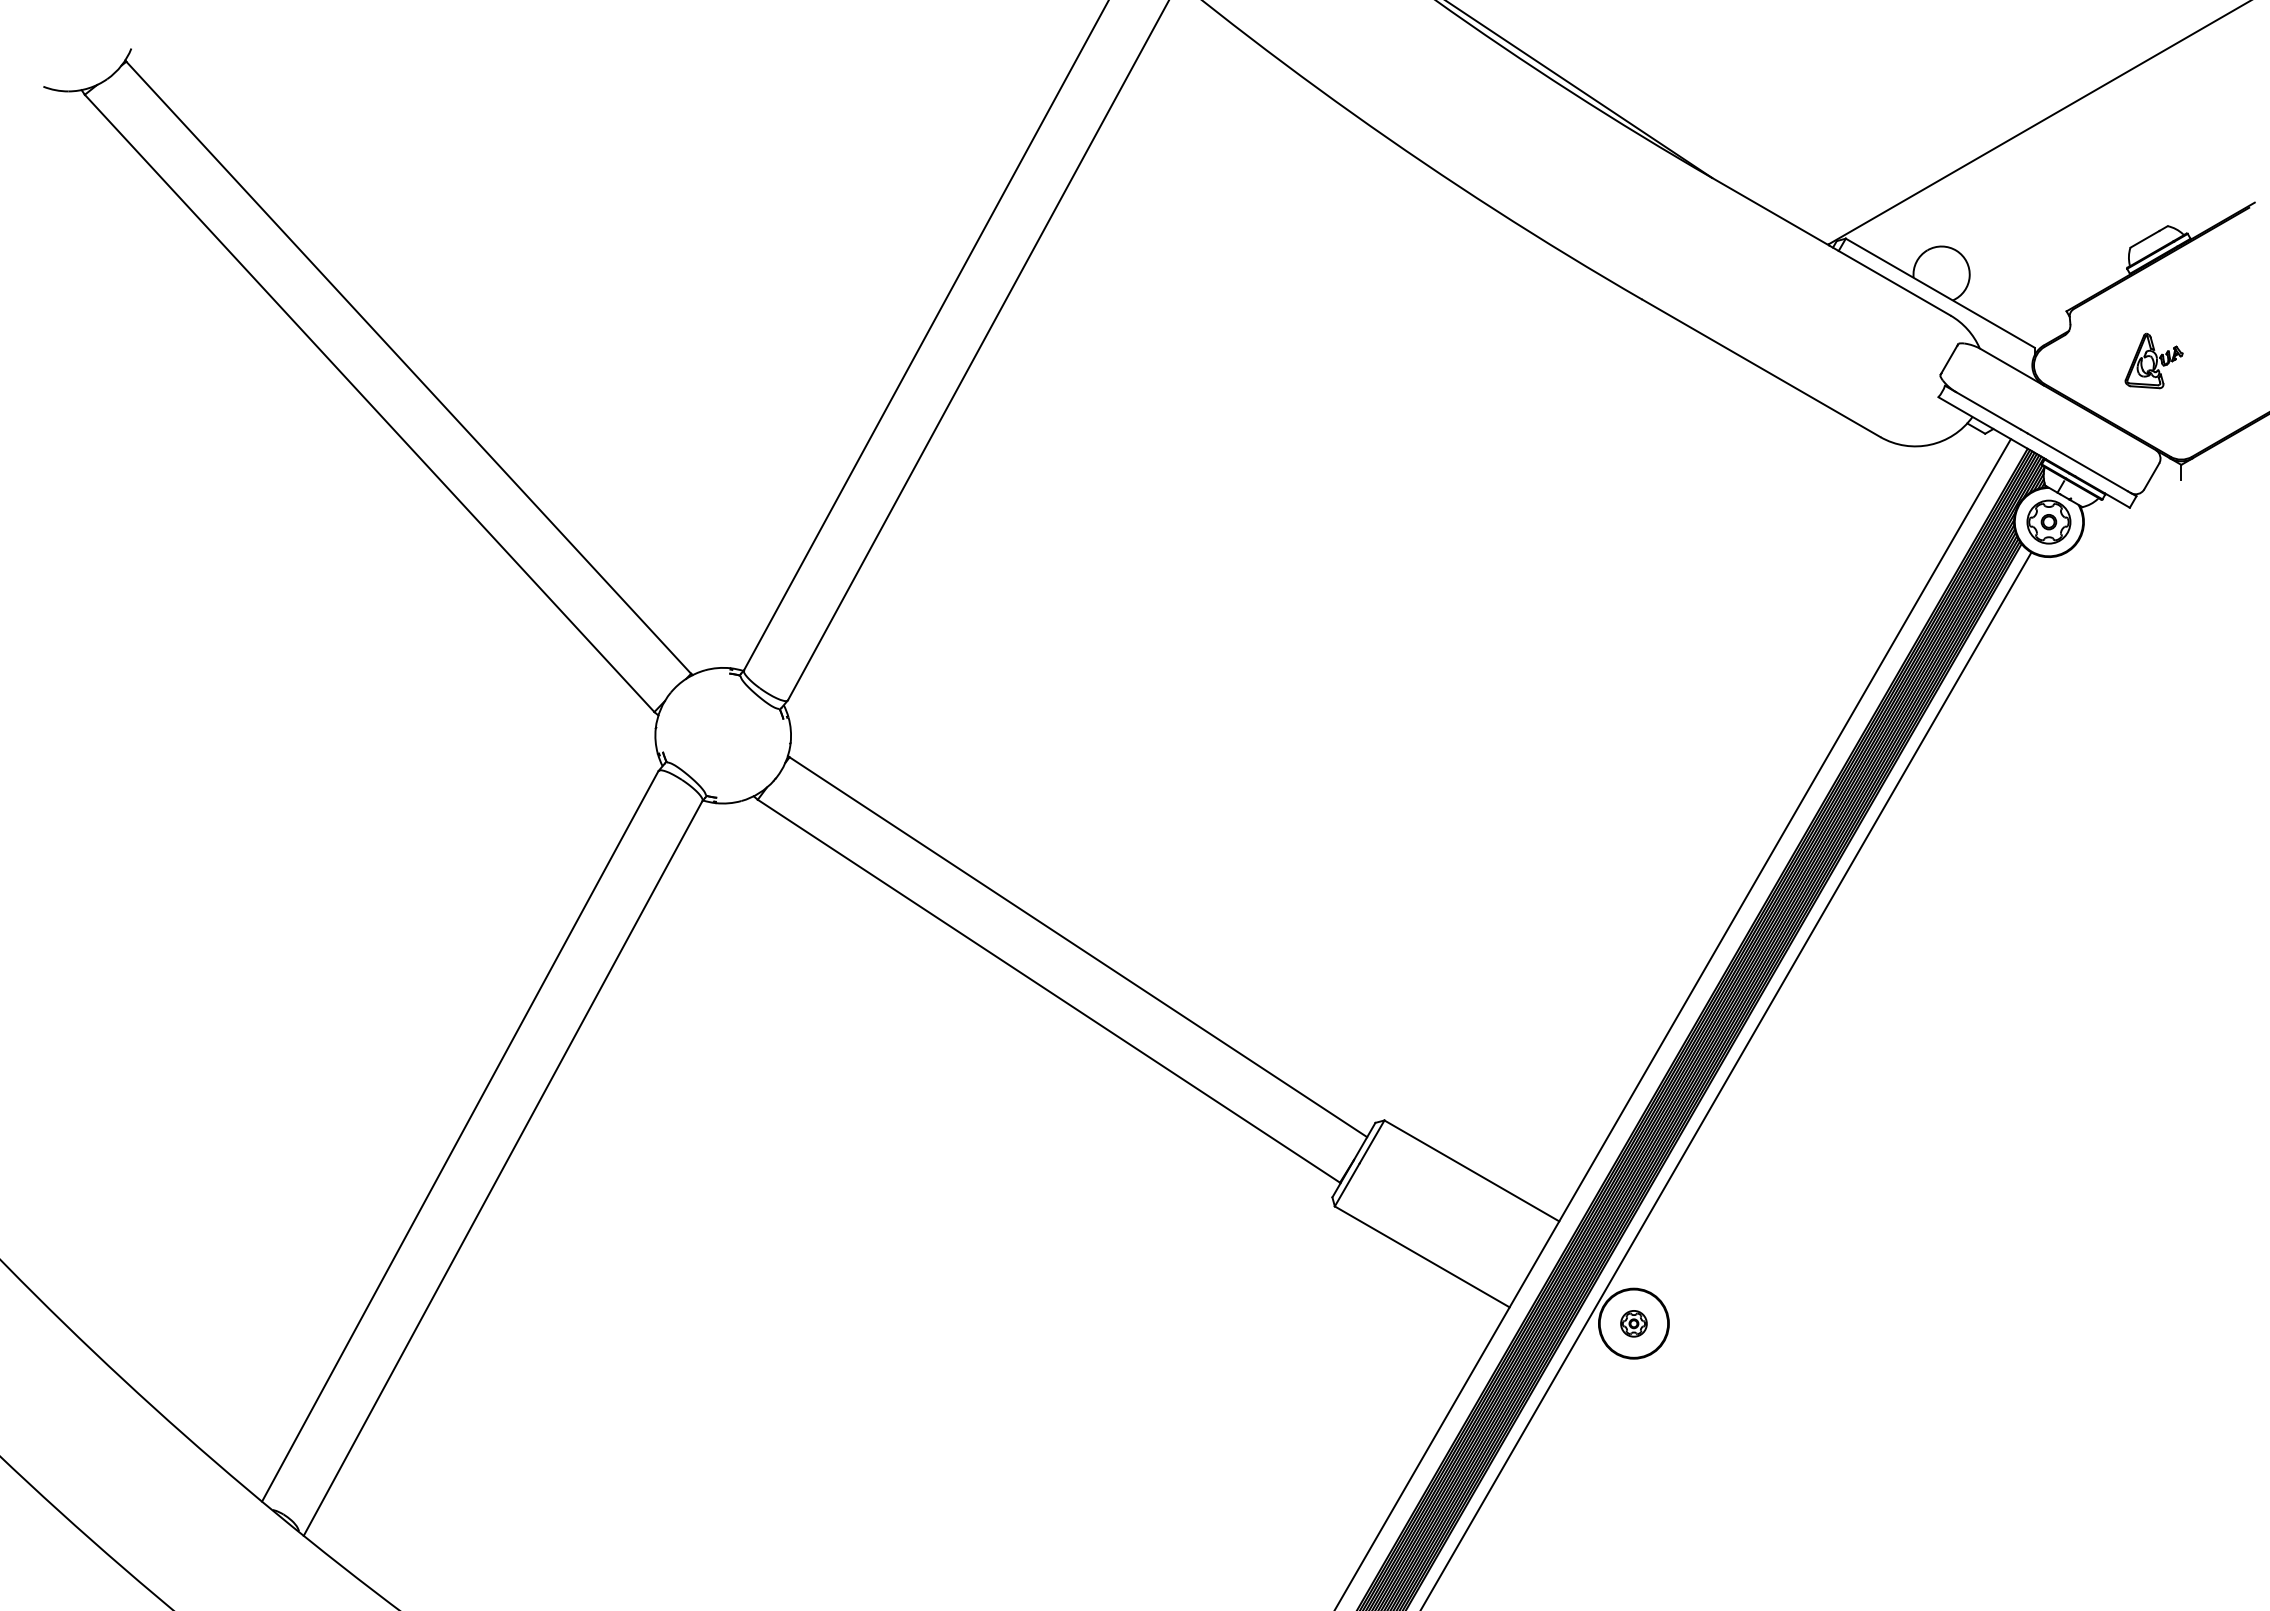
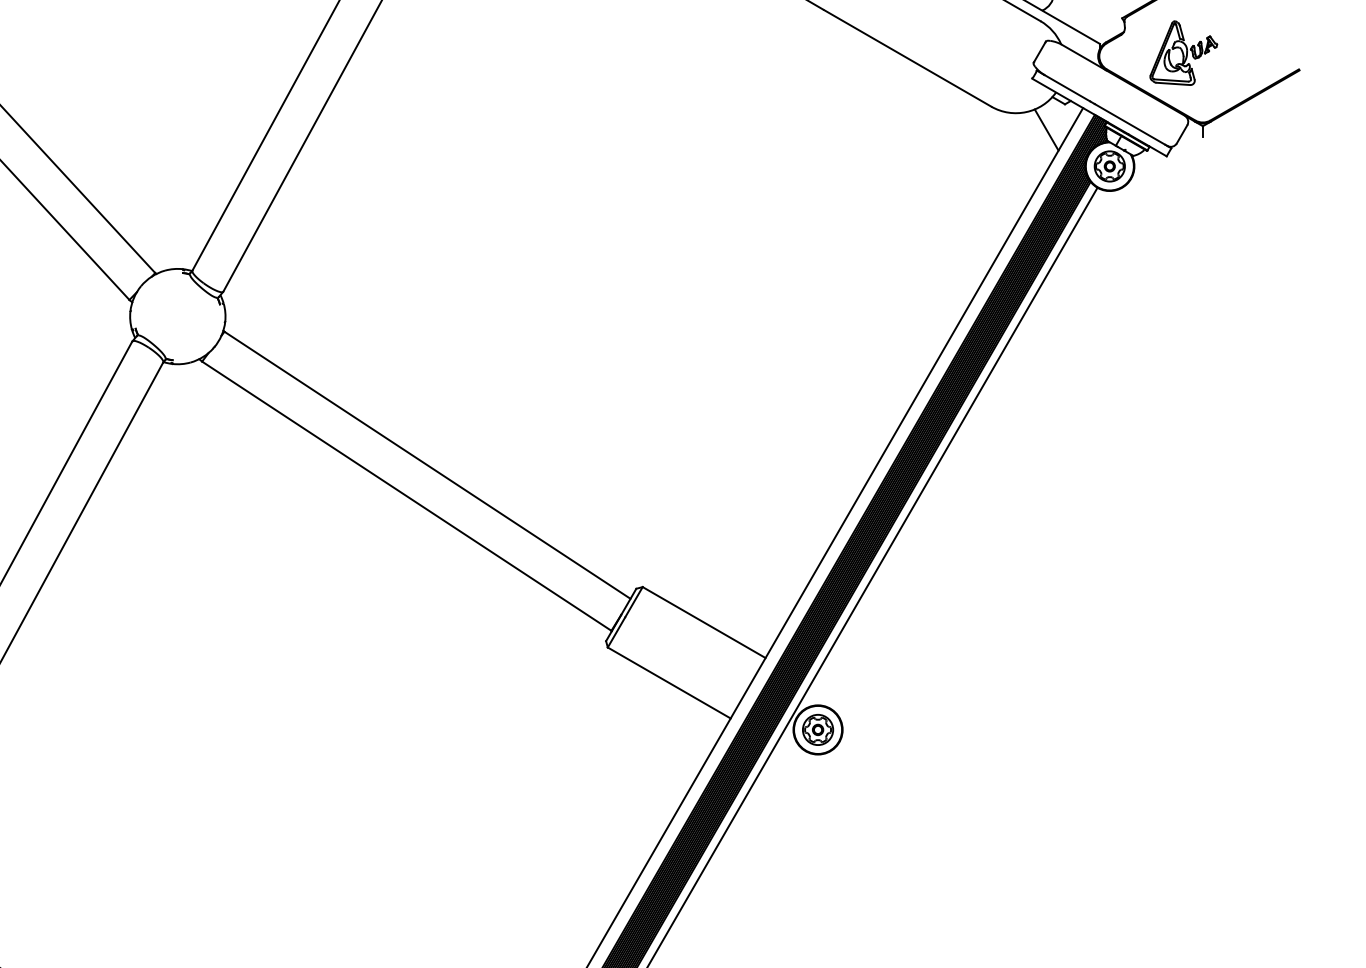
part: (2153, 360) -> (1183, 52), size x1.67
line: (1959, 470) -> (1046, 130), added
part: (1633, 1323) -> (817, 729), size x1.67

